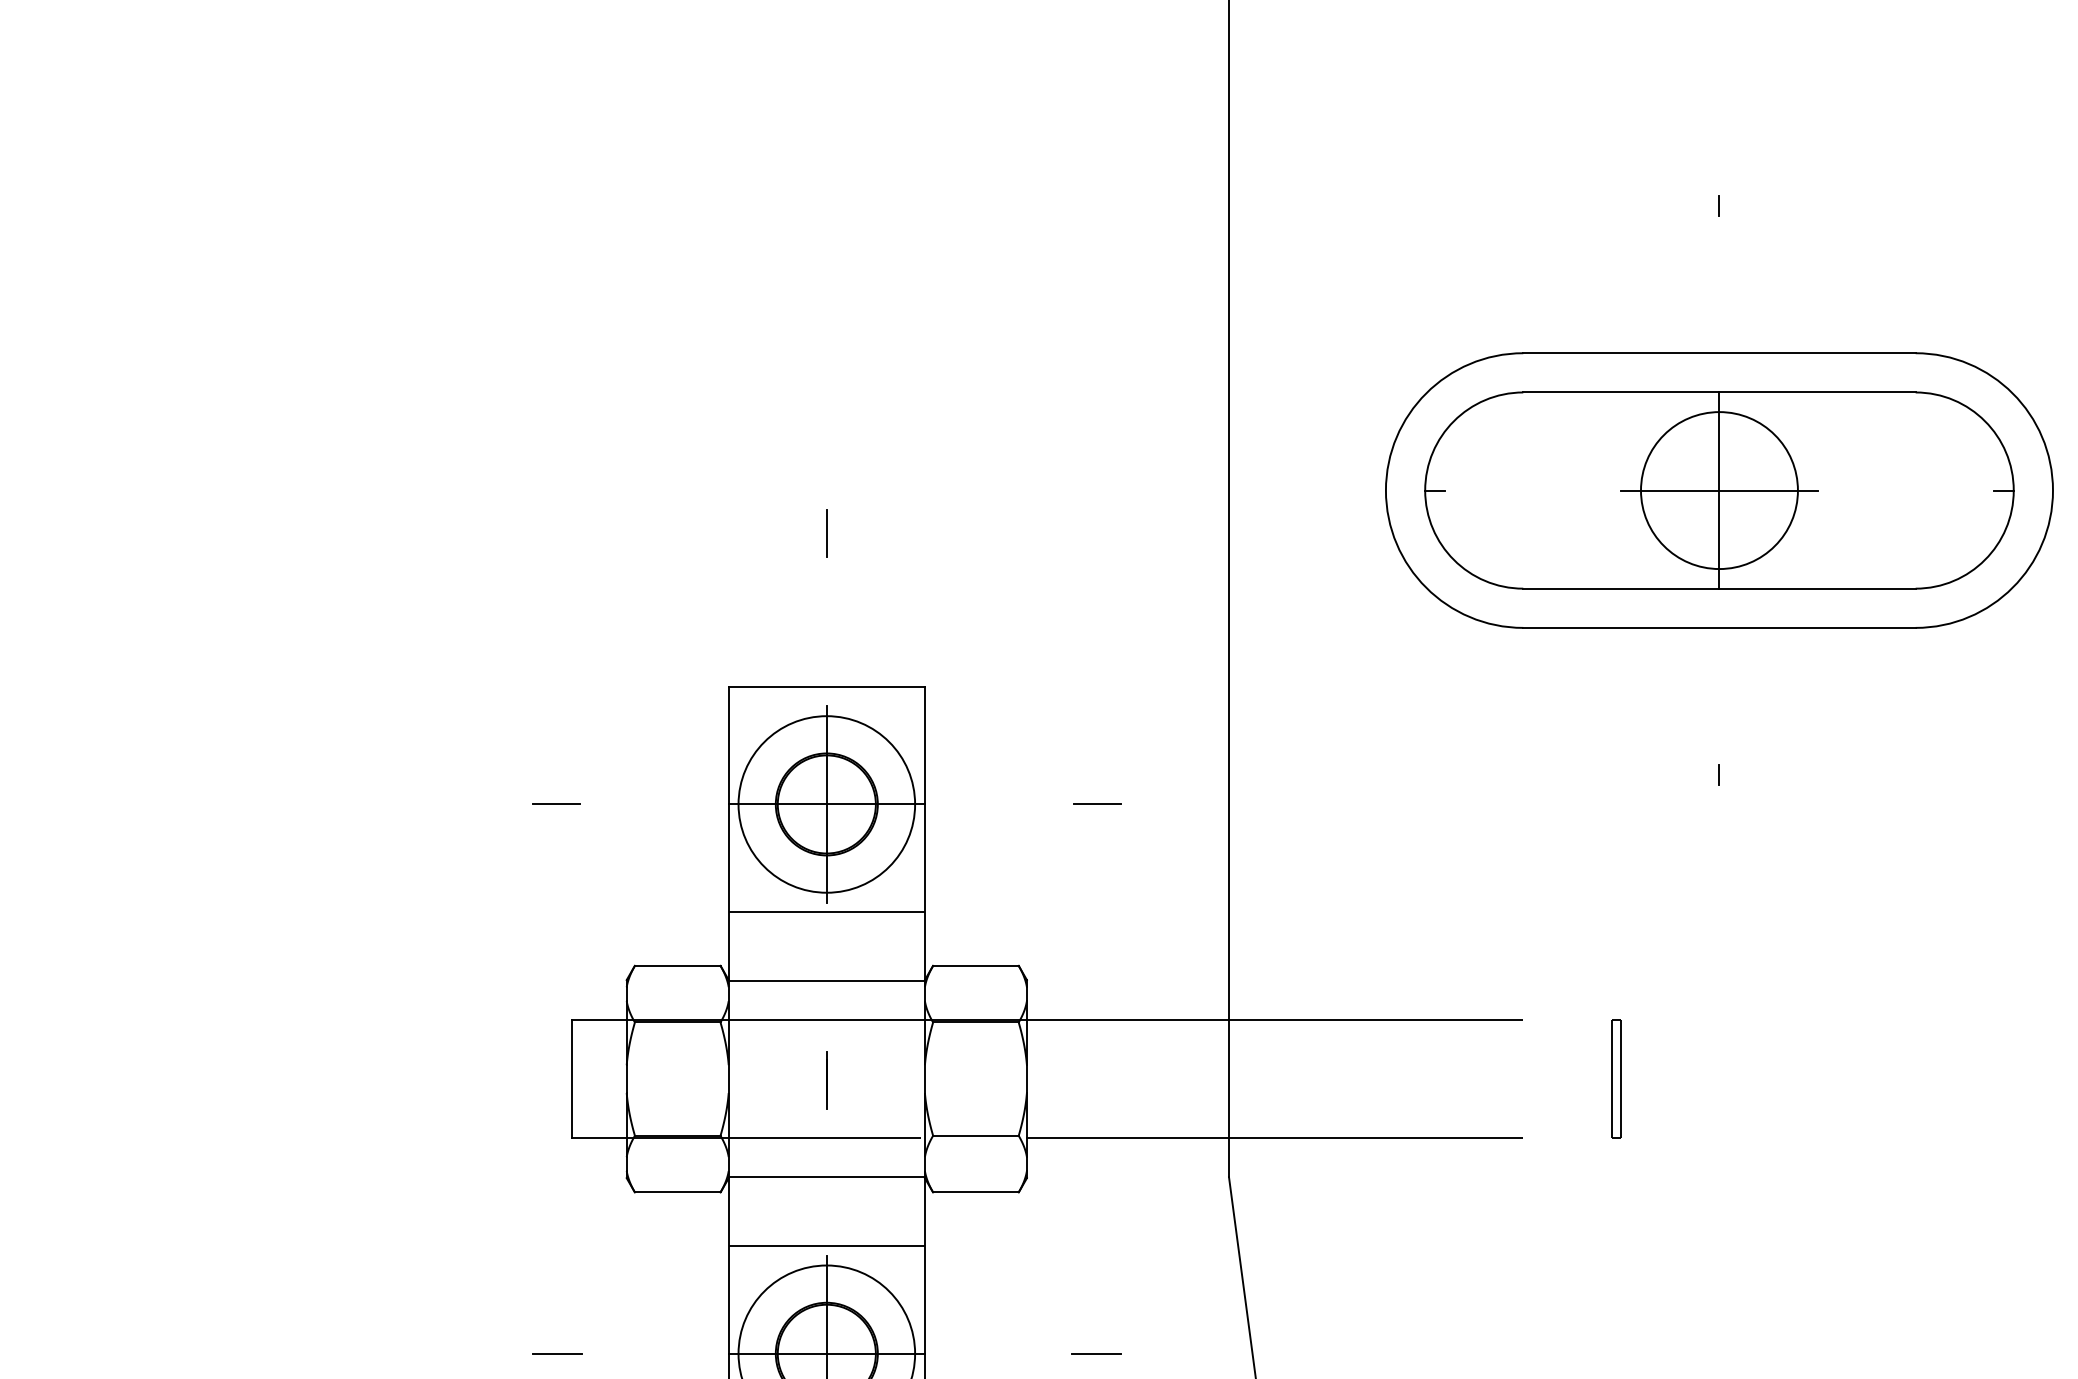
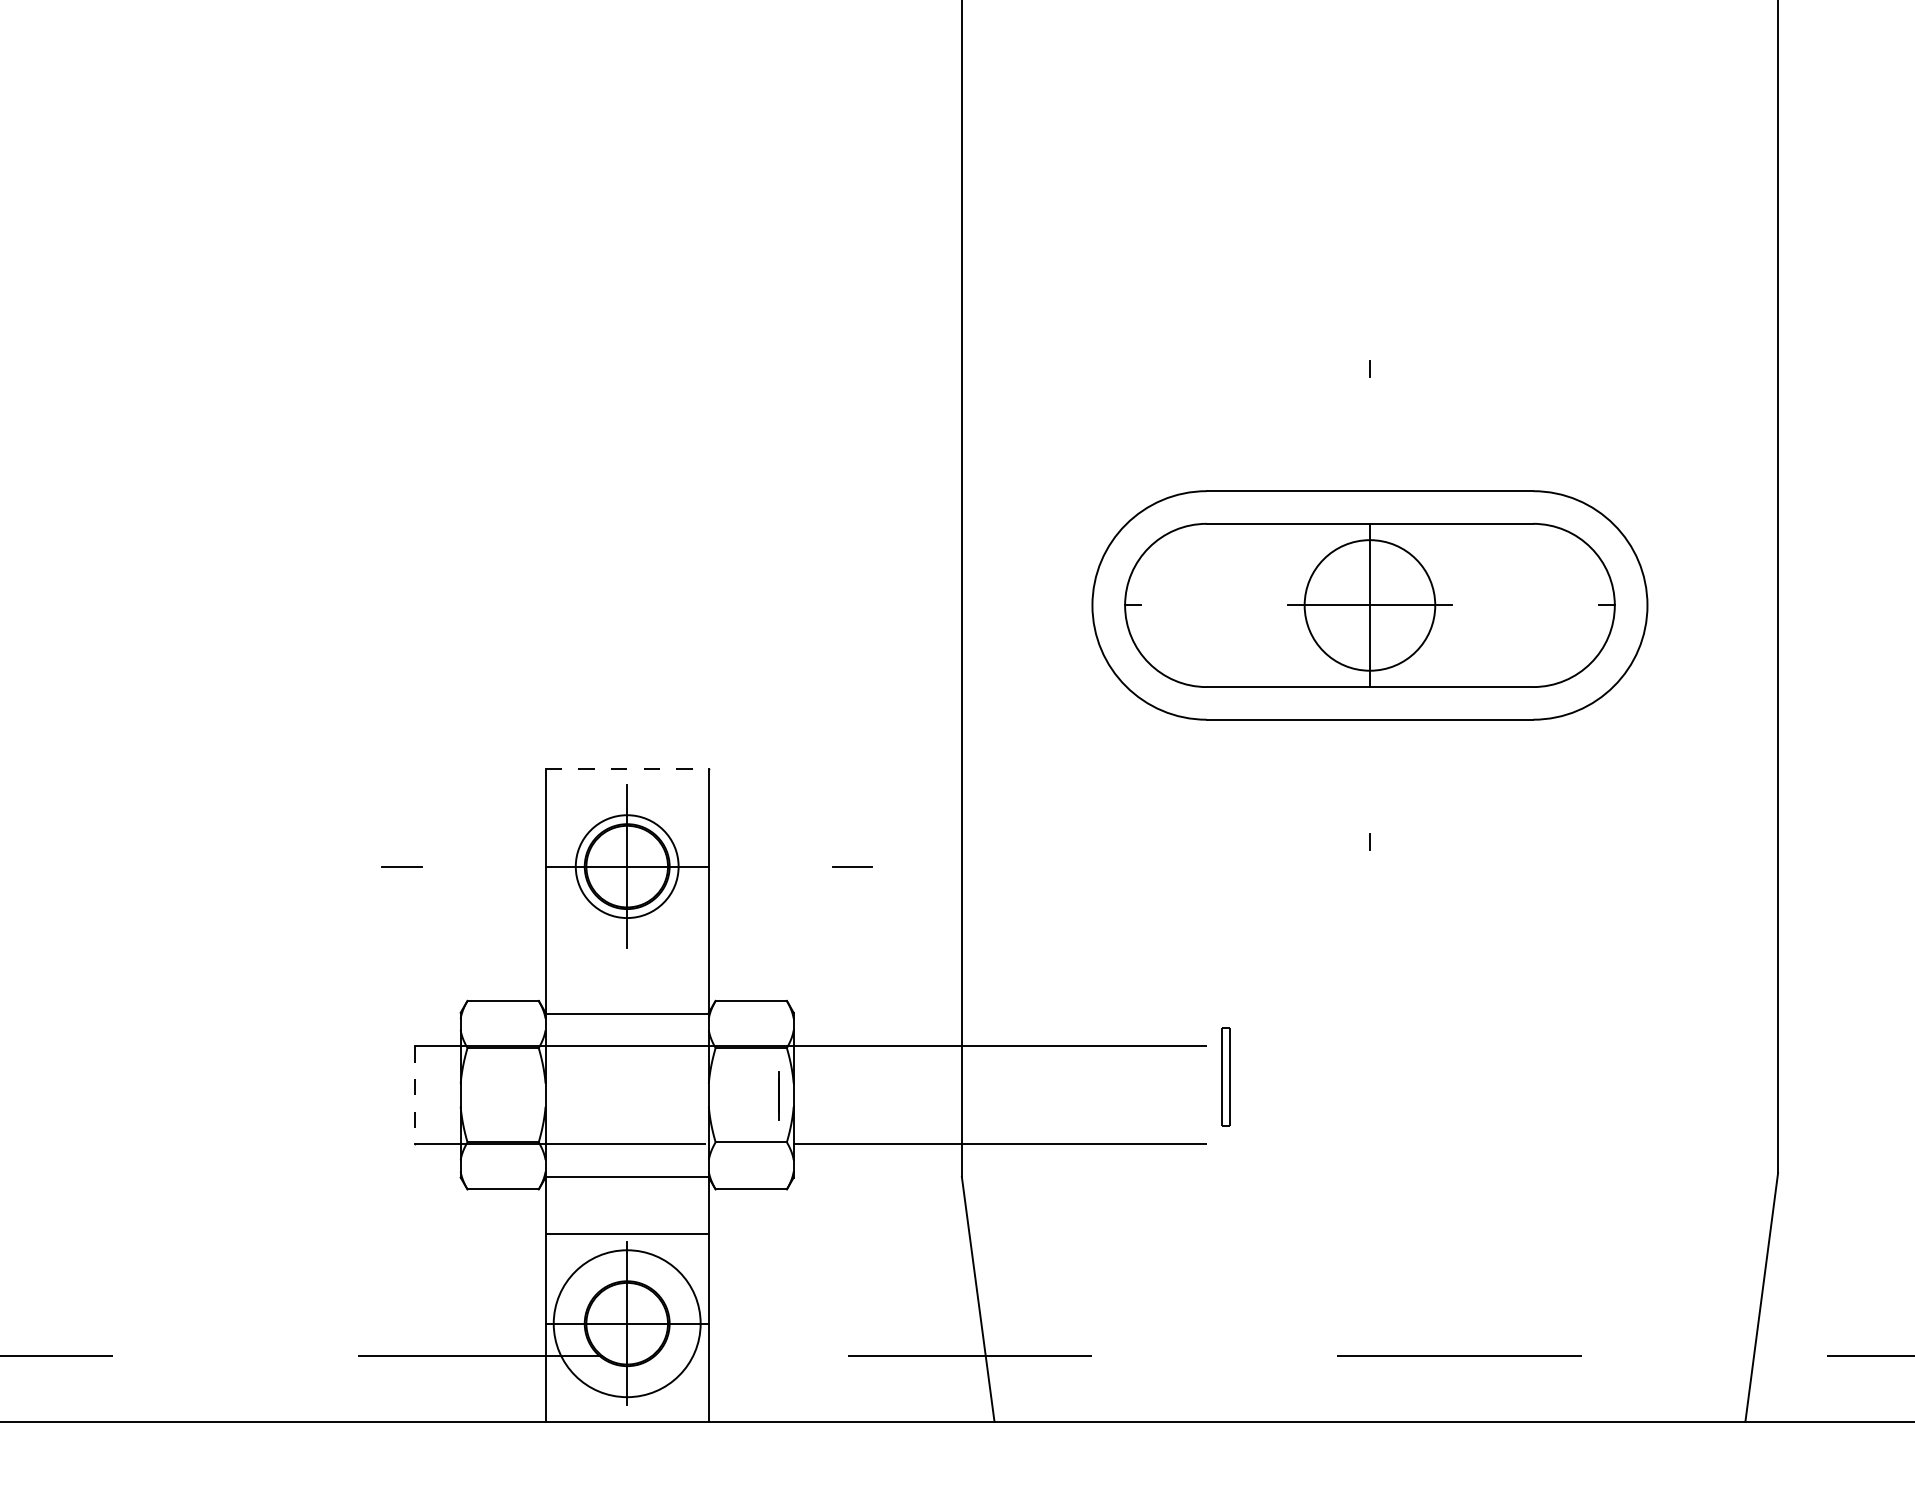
line: (827, 532) -> (627, 640), removed
line: (827, 686) -> (627, 768), solid -> dashed
circle: (825, 804) -> (626, 866), size x0.7
line: (825, 912) -> (626, 956), removed
part: (1615, 1078) -> (1225, 1076), moved
line: (571, 1079) -> (414, 1095), solid -> dashed
line: (825, 1079) -> (778, 1095), moved
line: (556, 1353) -> (402, 1323), removed
line: (1096, 1353) -> (851, 1323), removed

